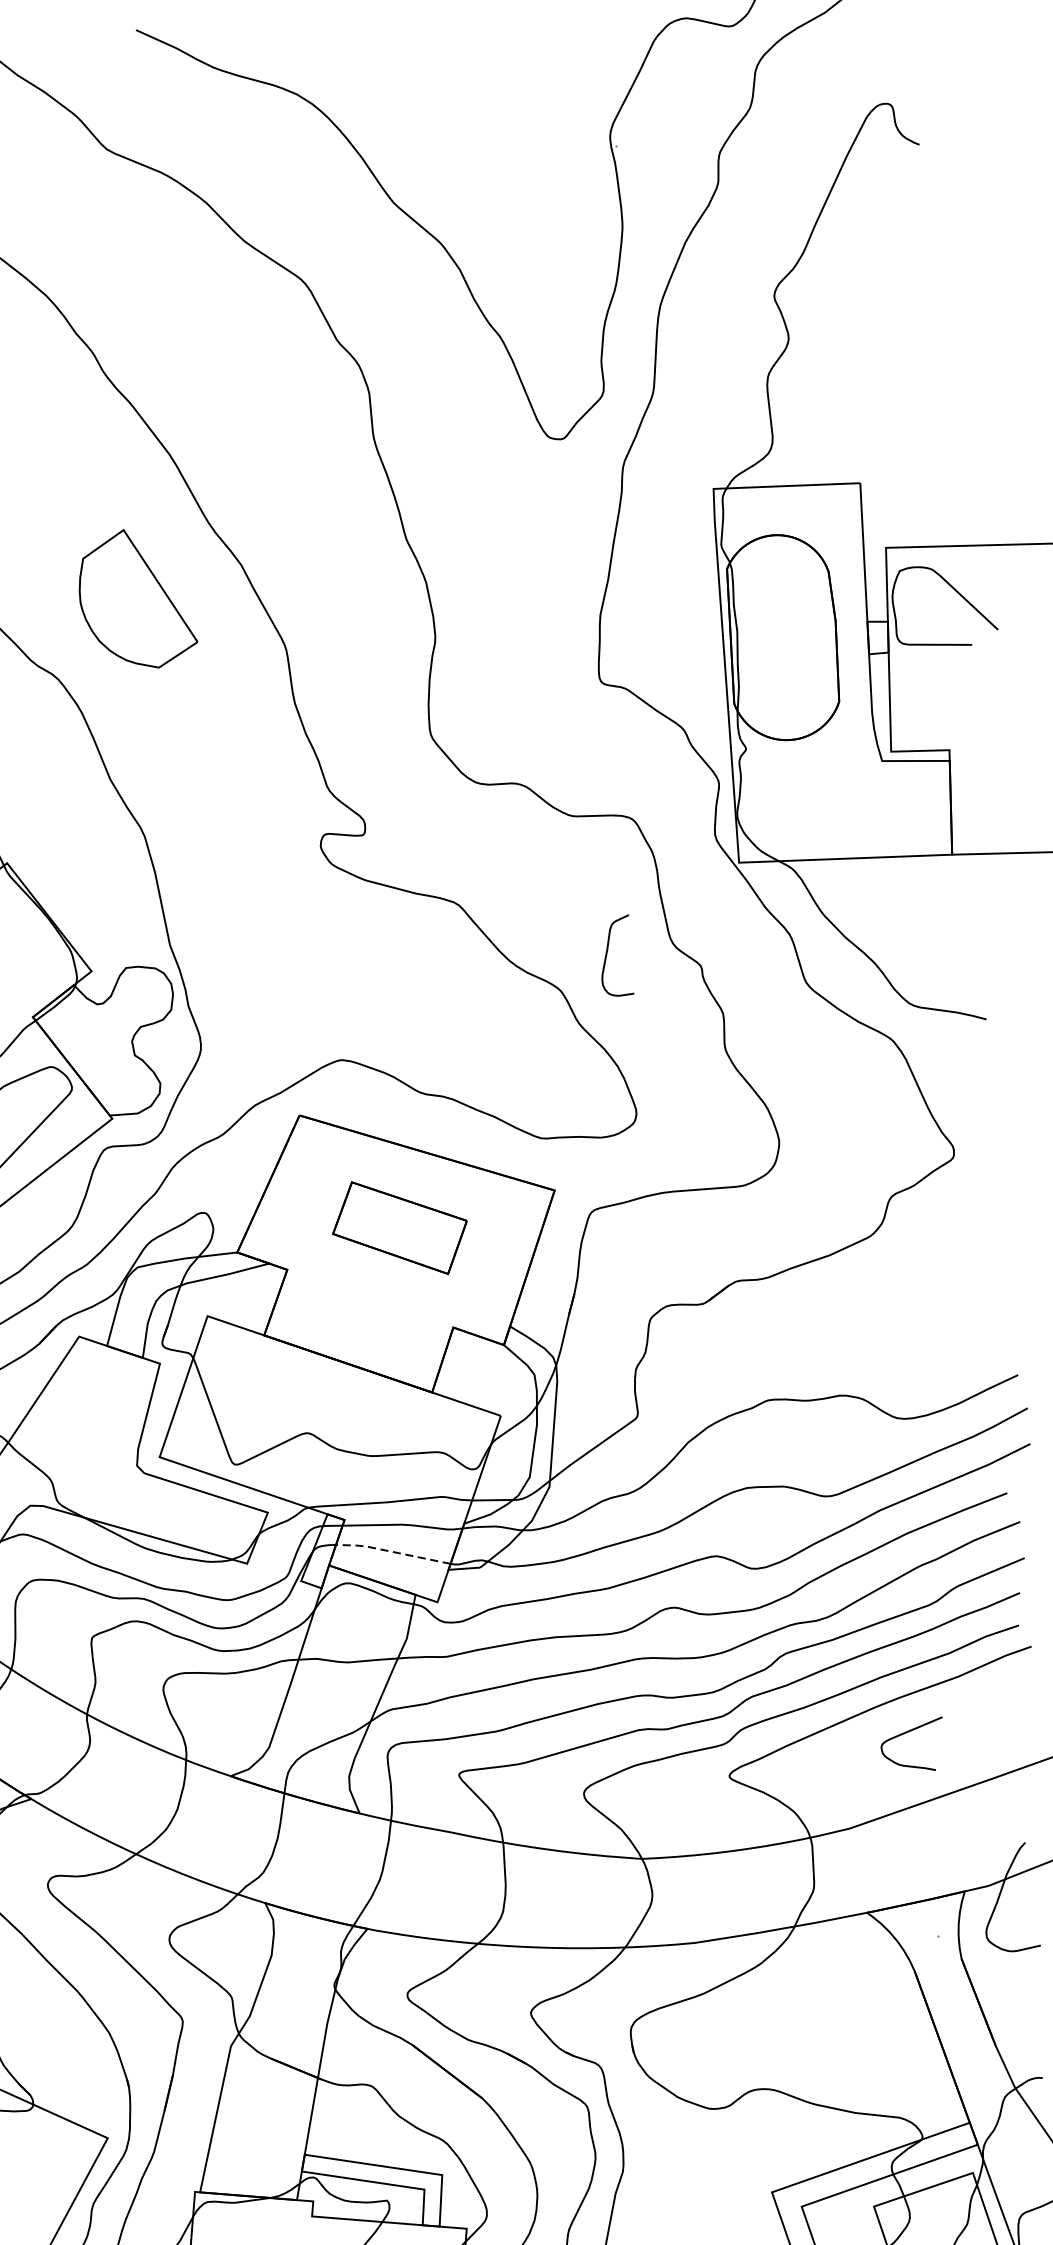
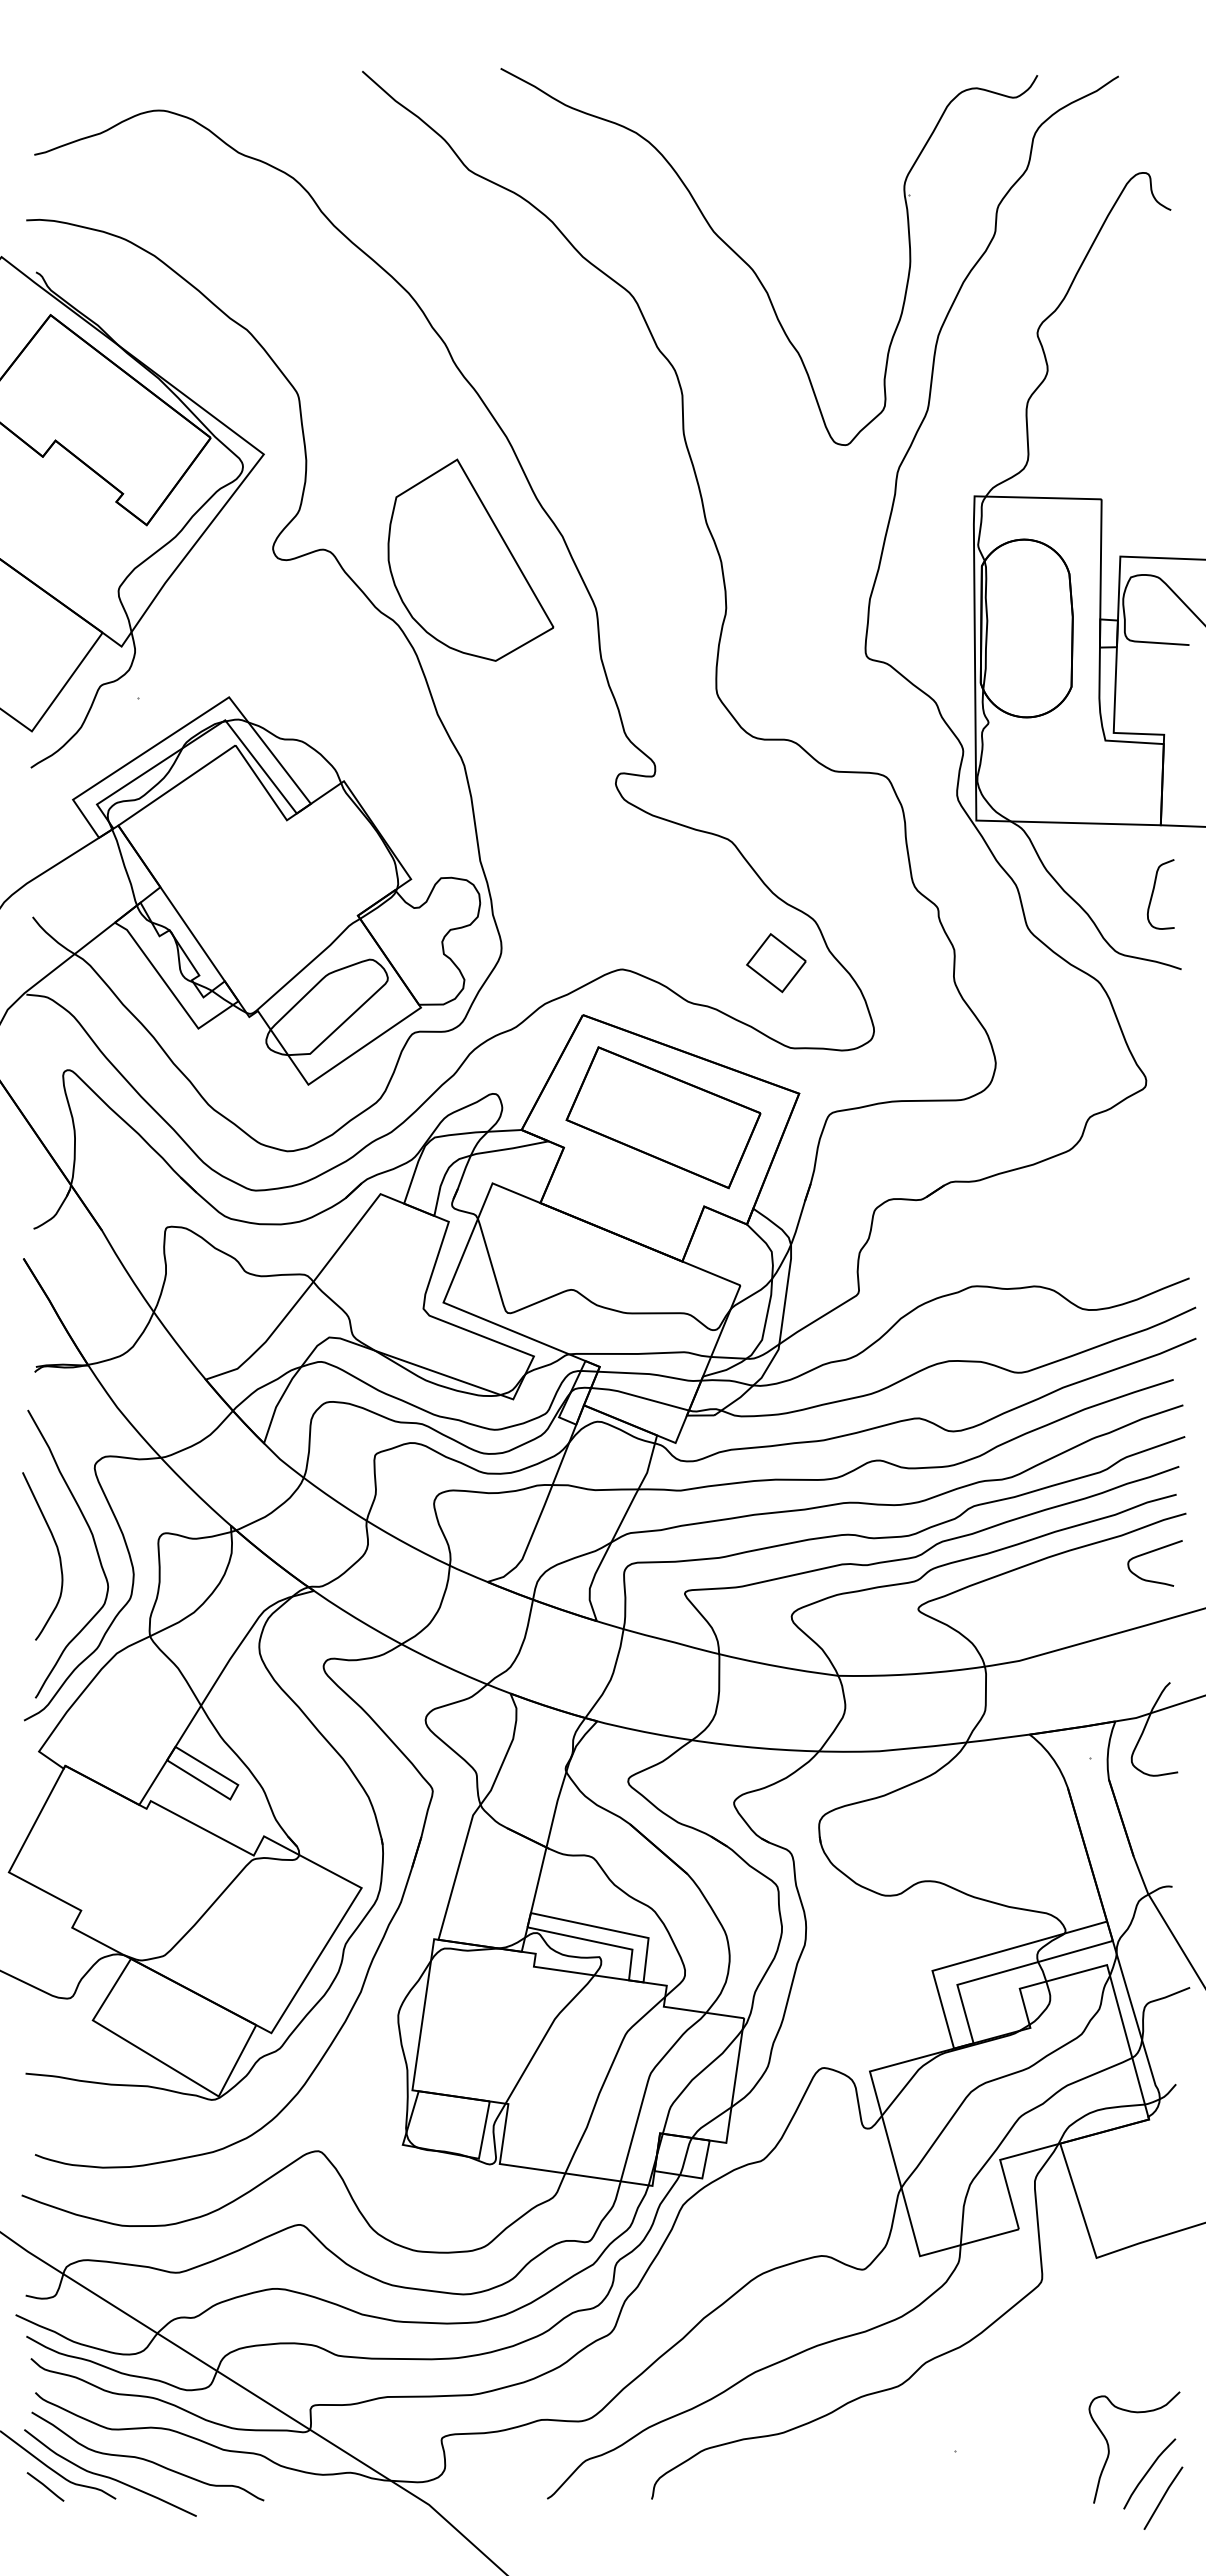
part: (136, 598) -> (470, 559), size x1.67
curve: (607, 956) -> (1153, 894), moved
part: (519, 1042) -> (776, 963), added
part: (399, 1227) -> (663, 1117), size x1.67
line: (392, 1551) -> (639, 1396), dashed -> solid
curve: (908, 1732) -> (1152, 1552), moved

